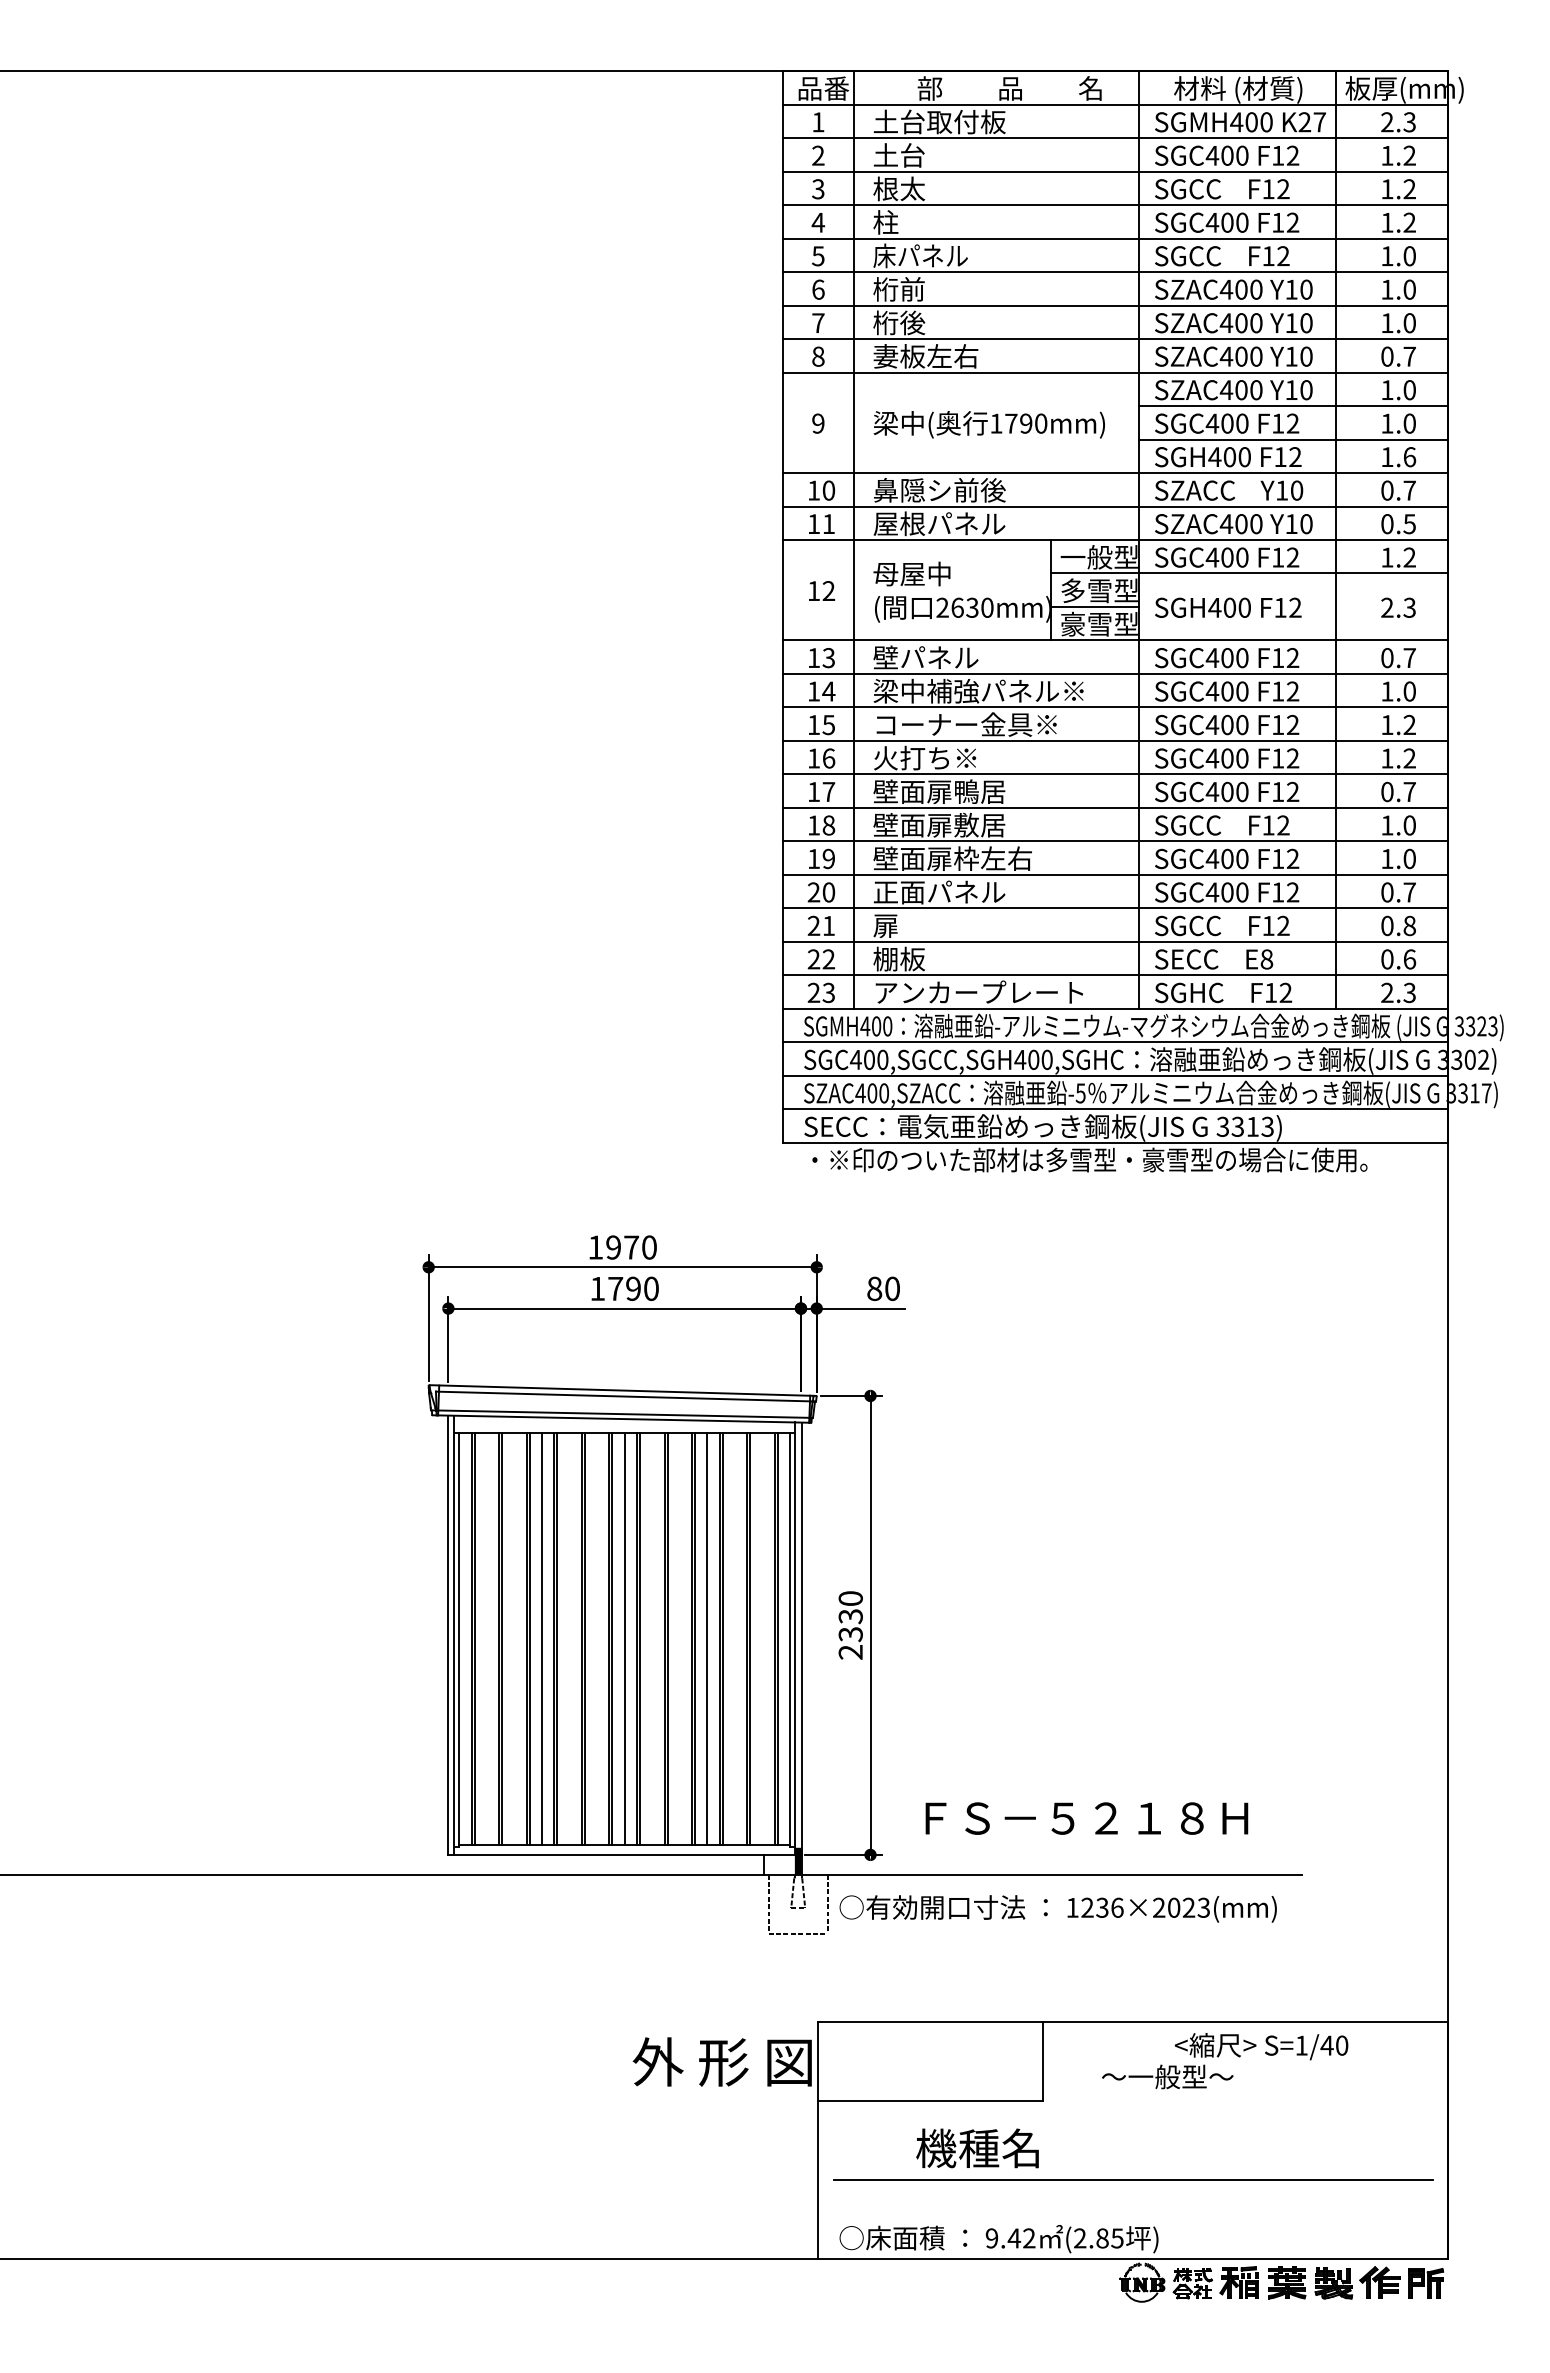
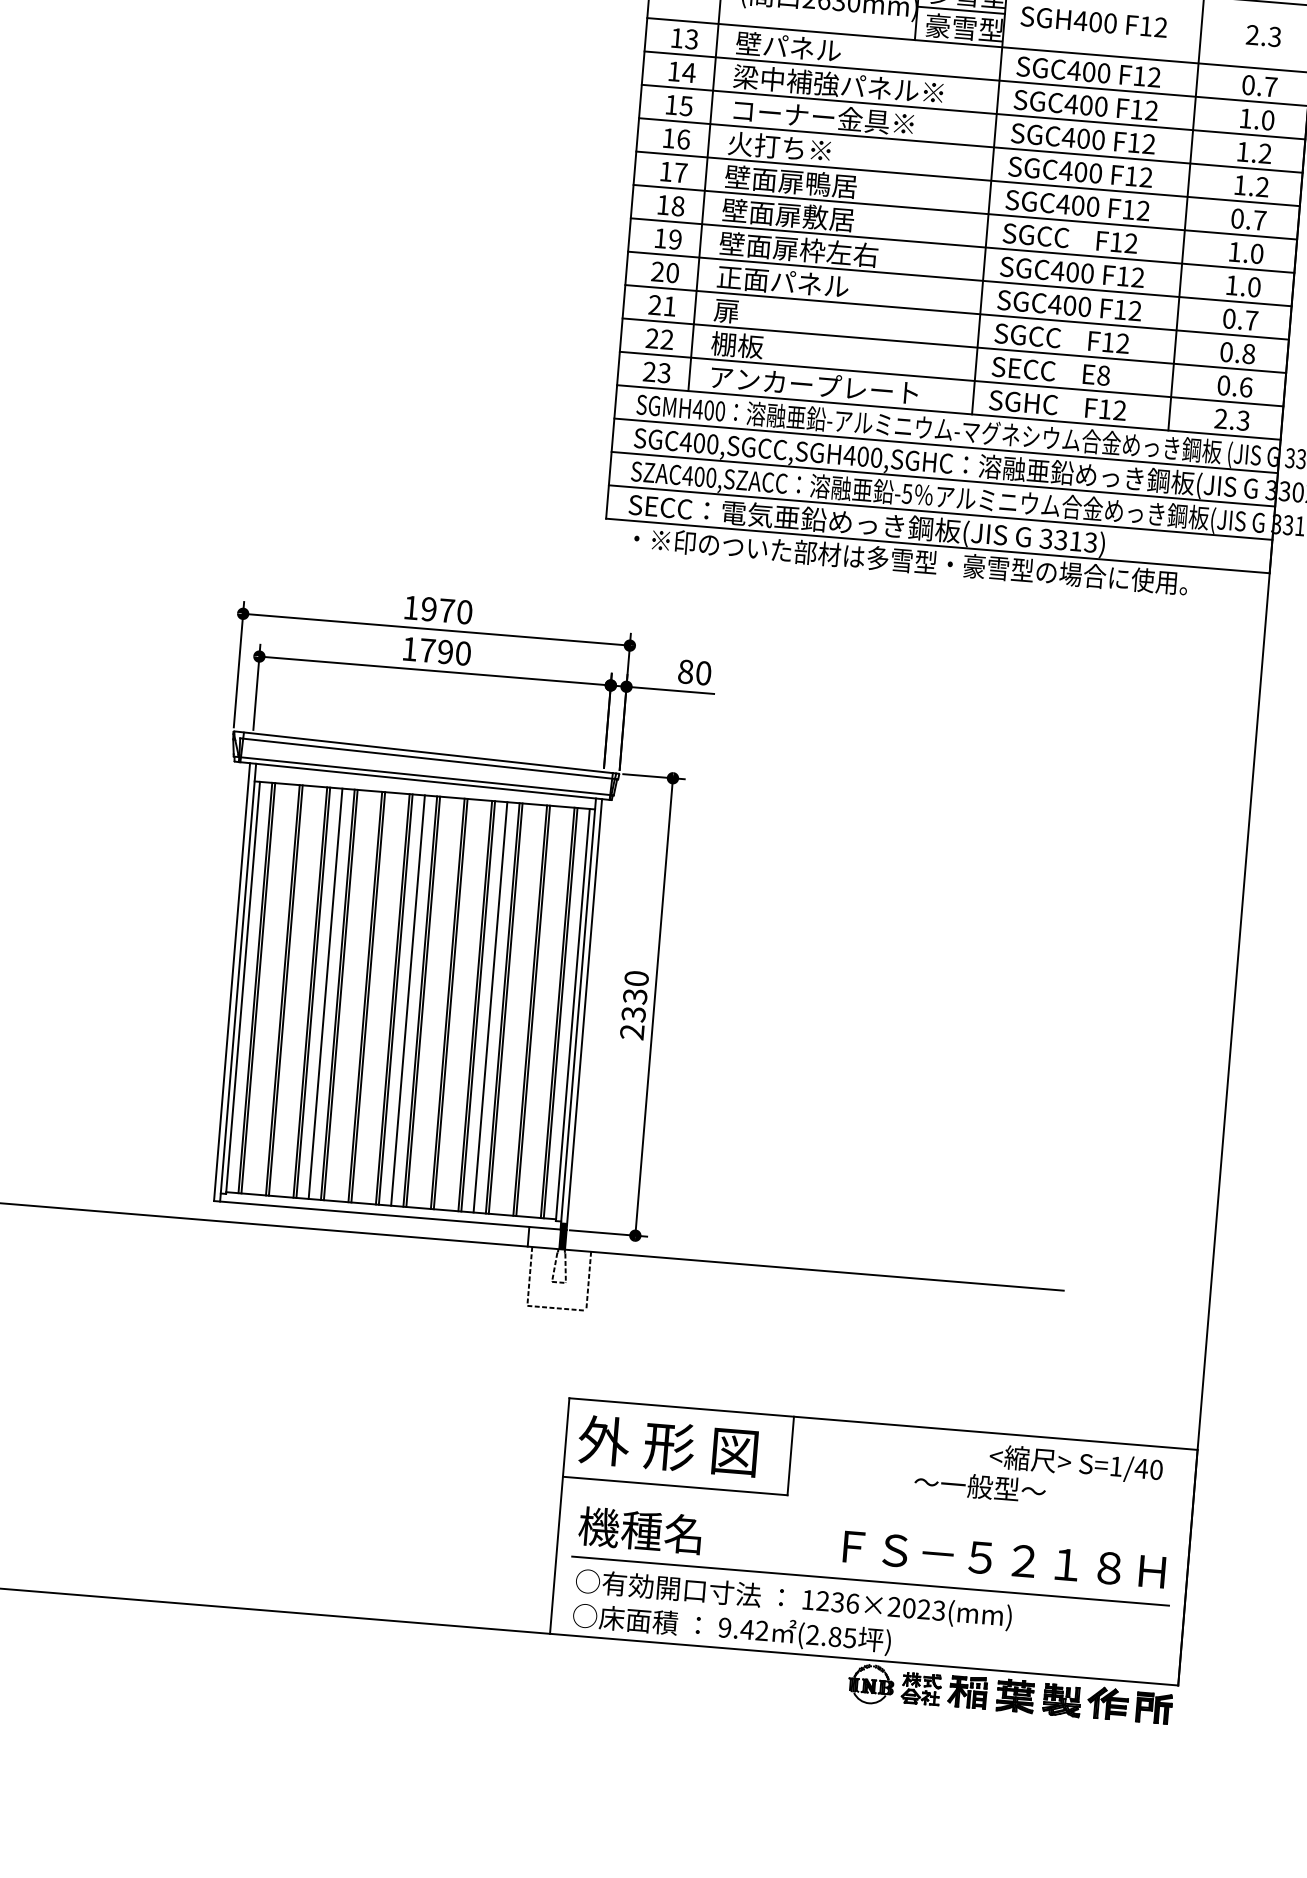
text: (1086, 1818) -> (1004, 1559), moved
text: (1057, 1908) -> (793, 1599), moved
text: (721, 2061) -> (667, 1445), moved
text: (1225, 2061) -> (1038, 1476), moved
text: (977, 2148) -> (640, 1530), moved

